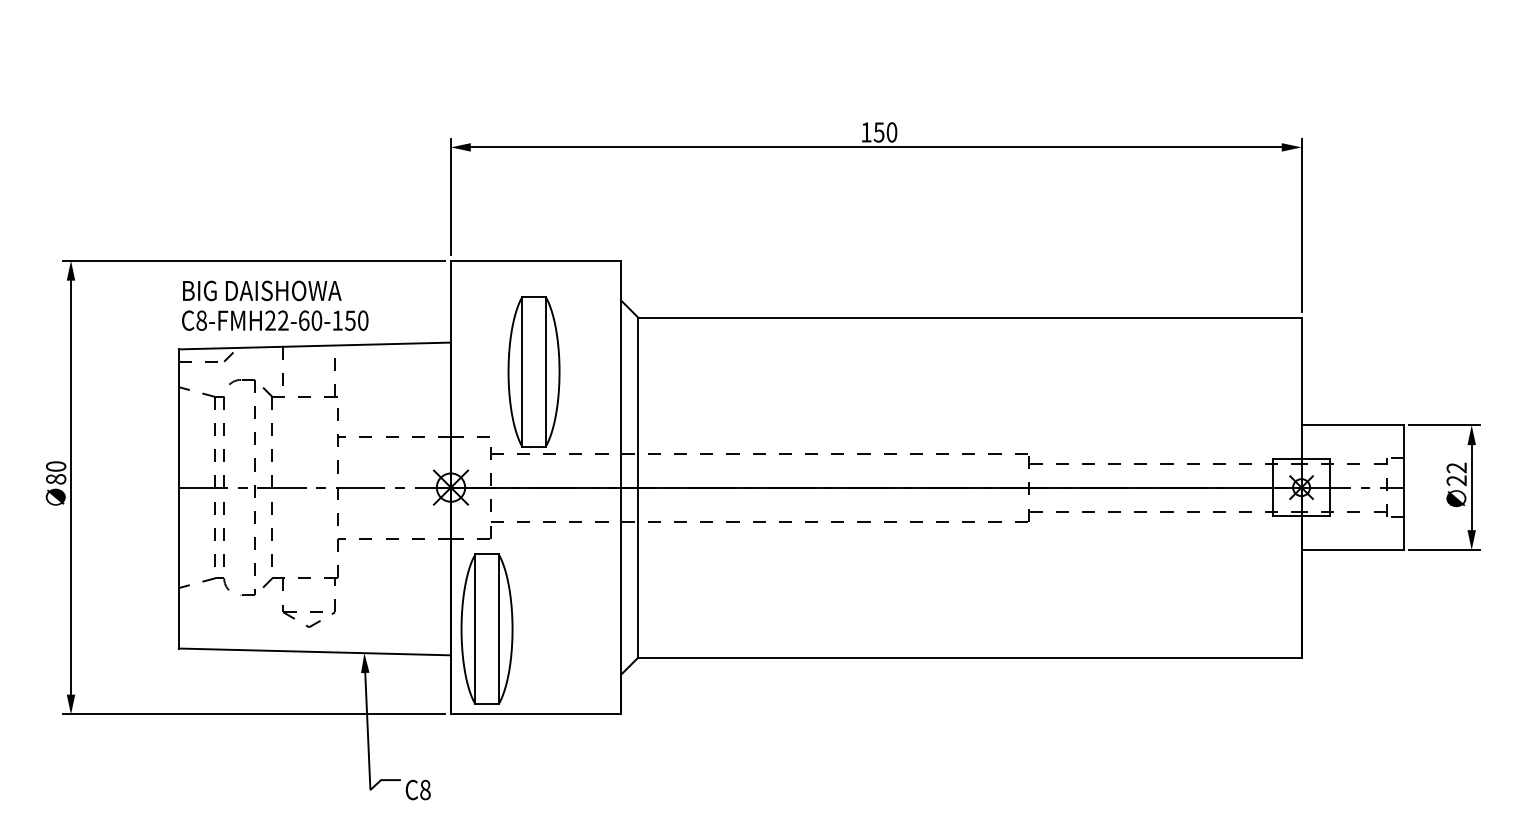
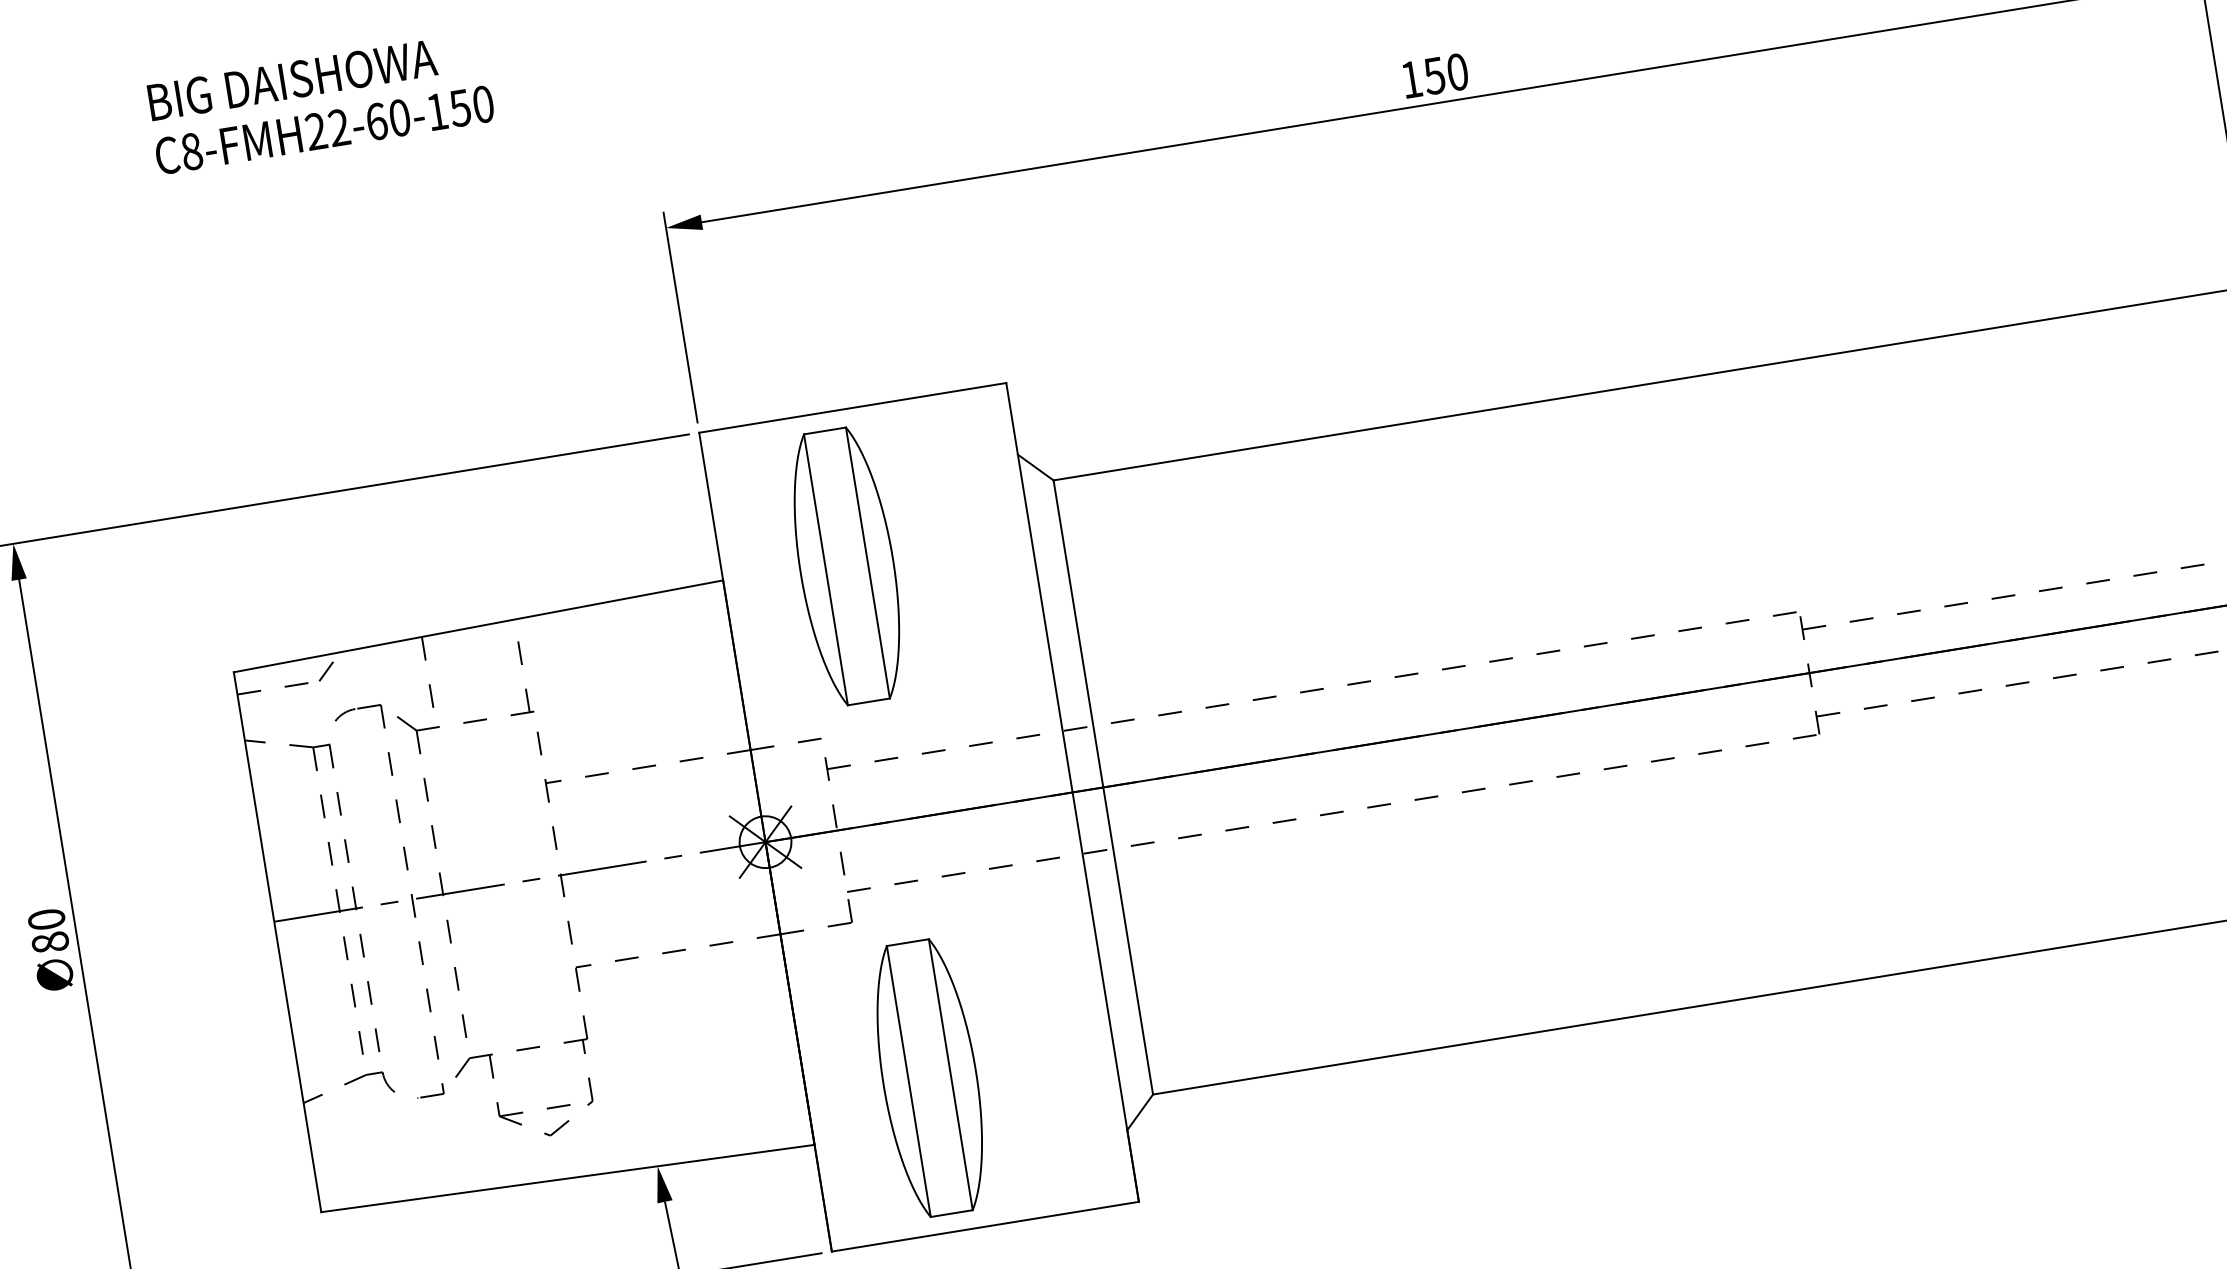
text: (275, 305) -> (320, 102), moved
part: (533, 371) -> (845, 565), moved
part: (486, 628) -> (928, 1076), moved

